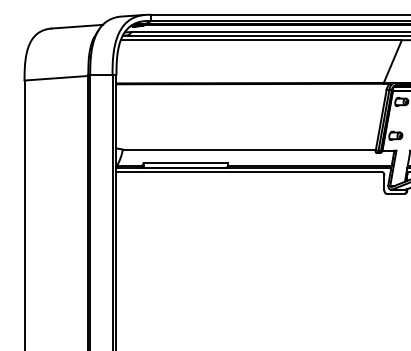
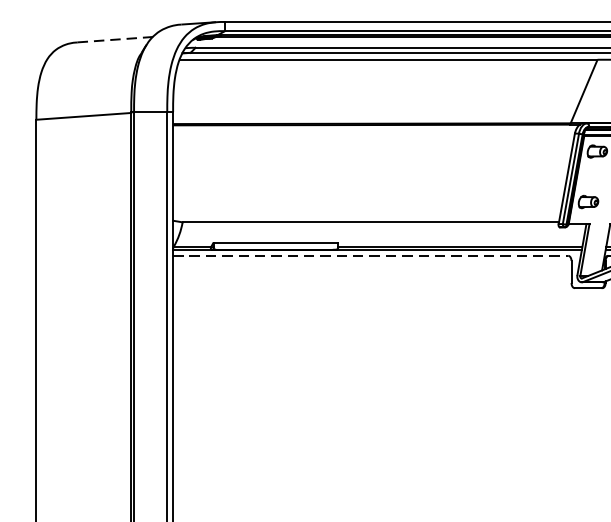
line: (77, 26) -> (115, 39), solid -> dashed
line: (249, 172) -> (370, 256), solid -> dashed

